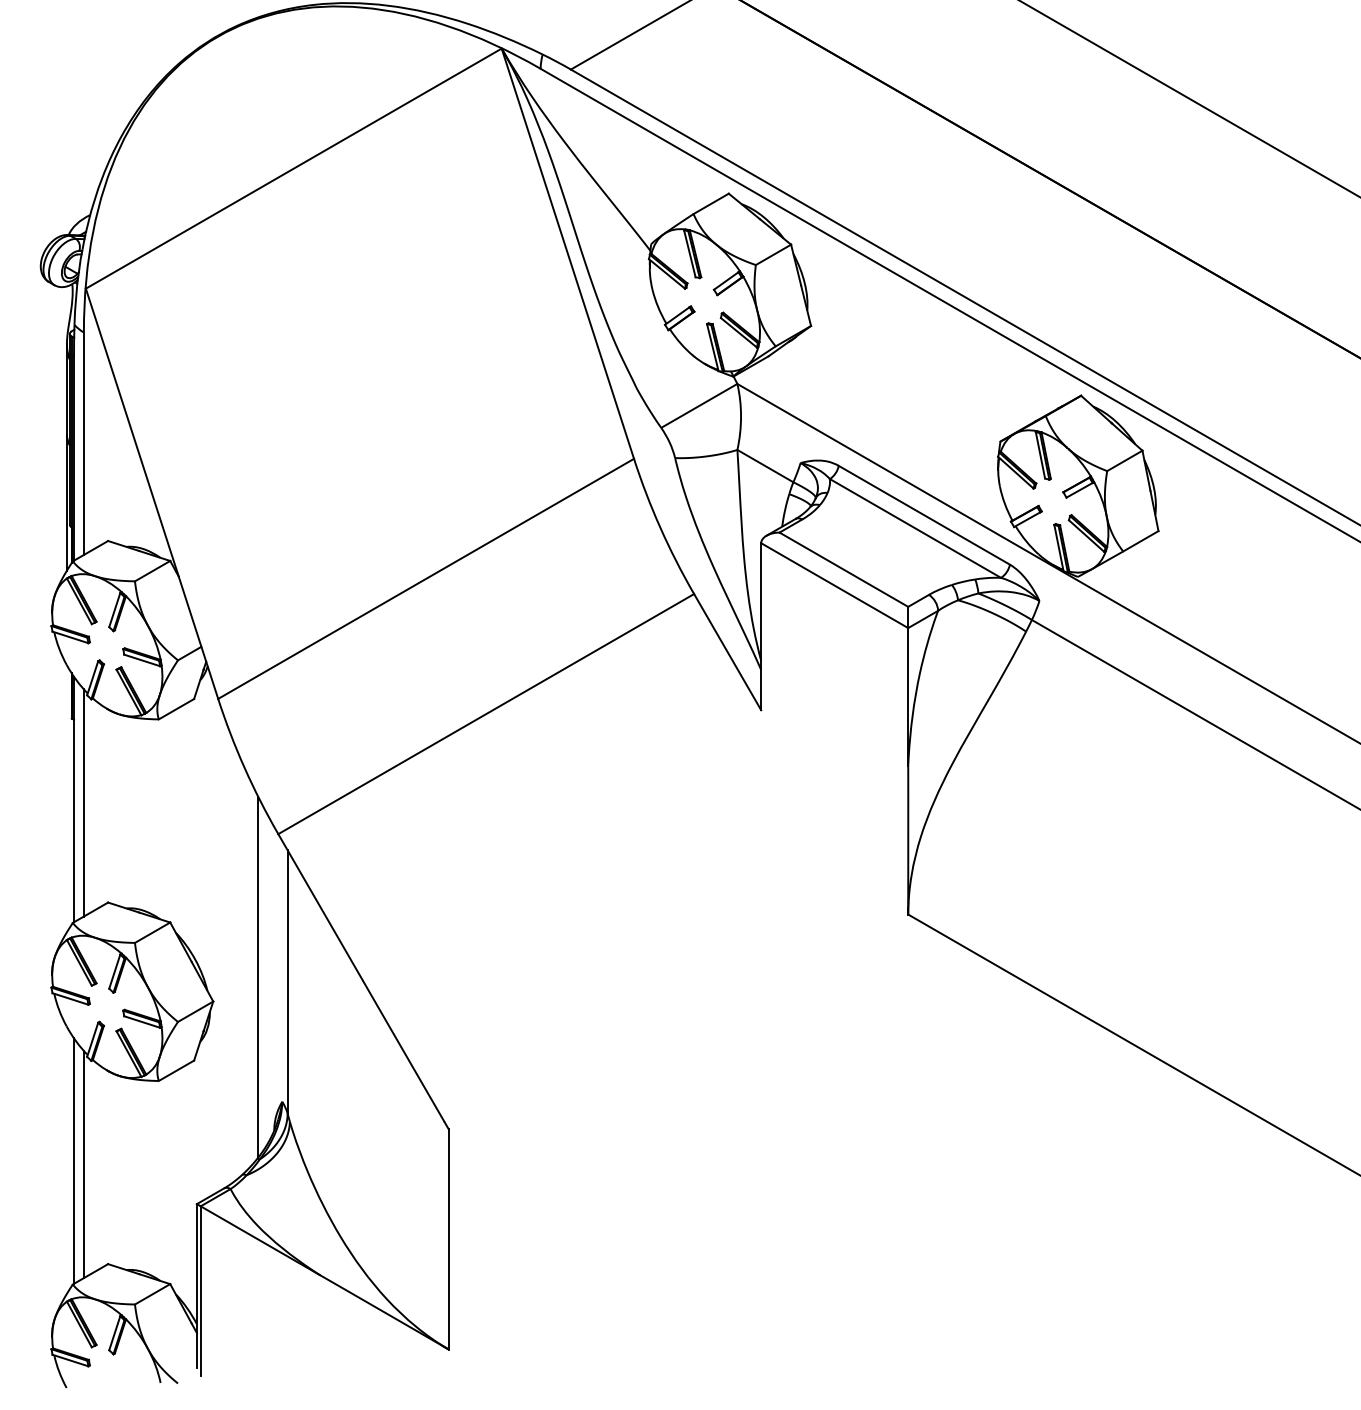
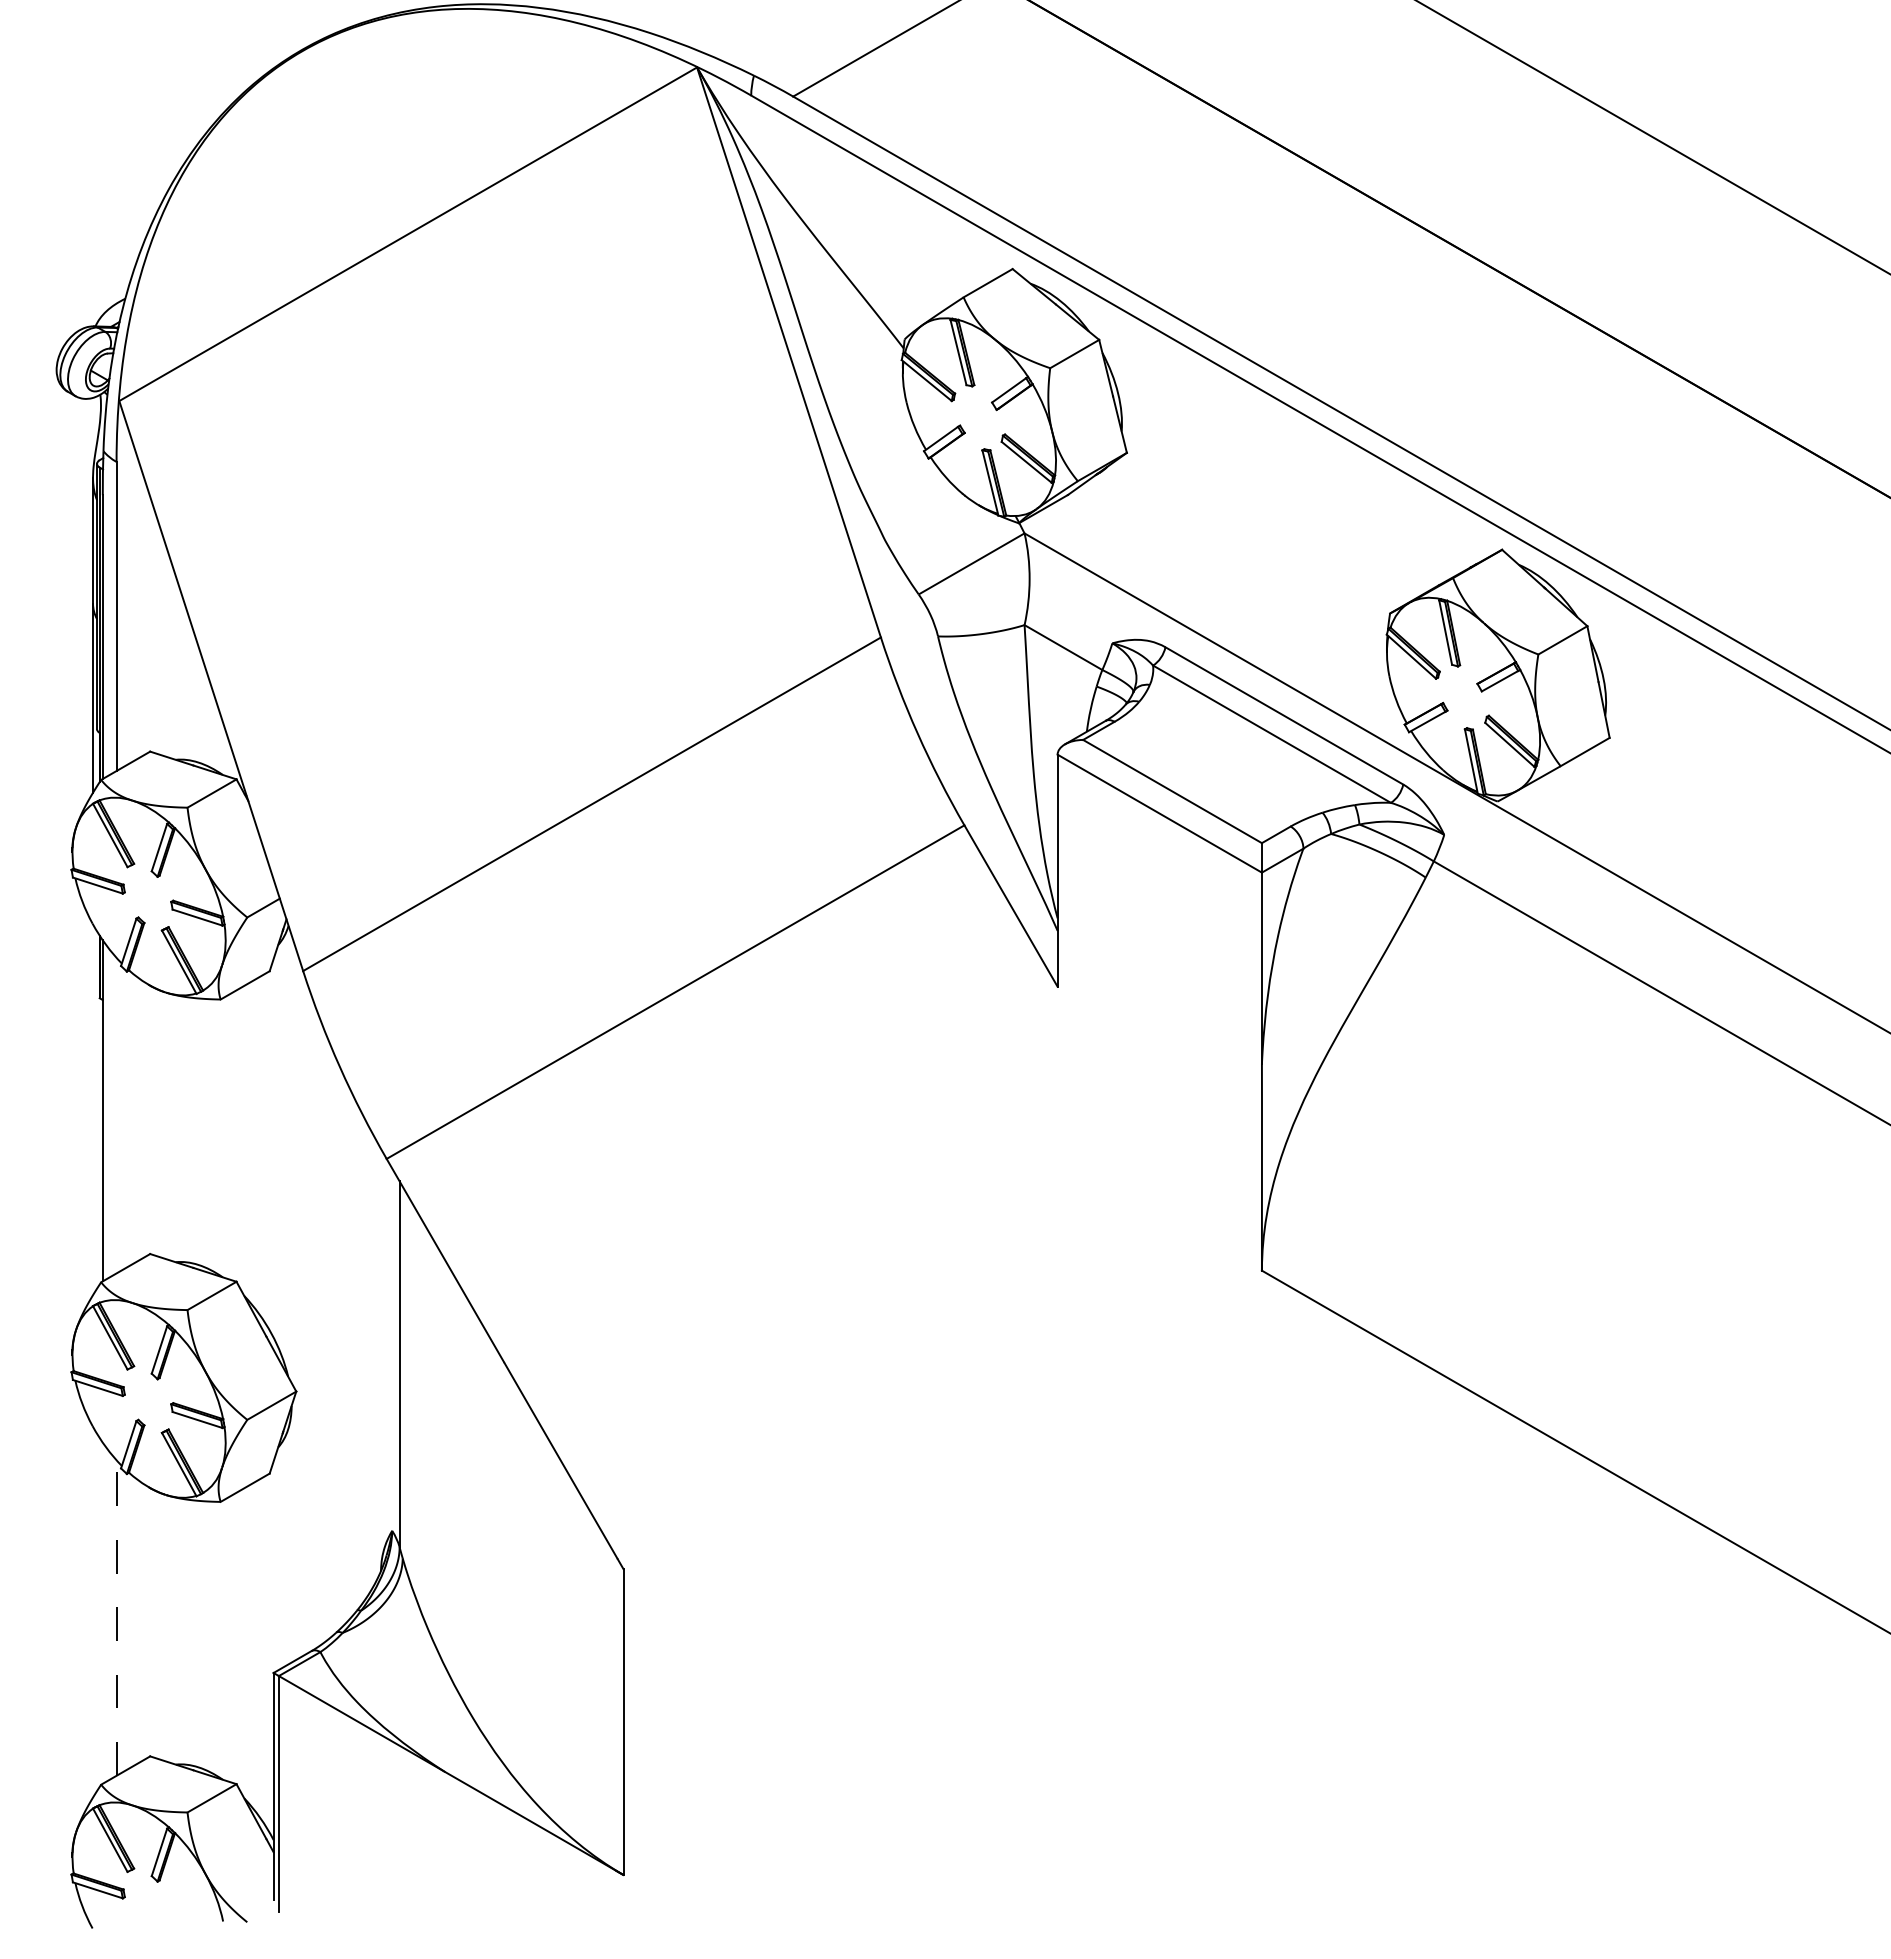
line: (83, 802) -> (116, 1115), removed
line: (258, 977) -> (359, 1357), removed
line: (73, 1160) -> (102, 1612), removed
line: (83, 1164) -> (116, 1618), solid -> dashed

